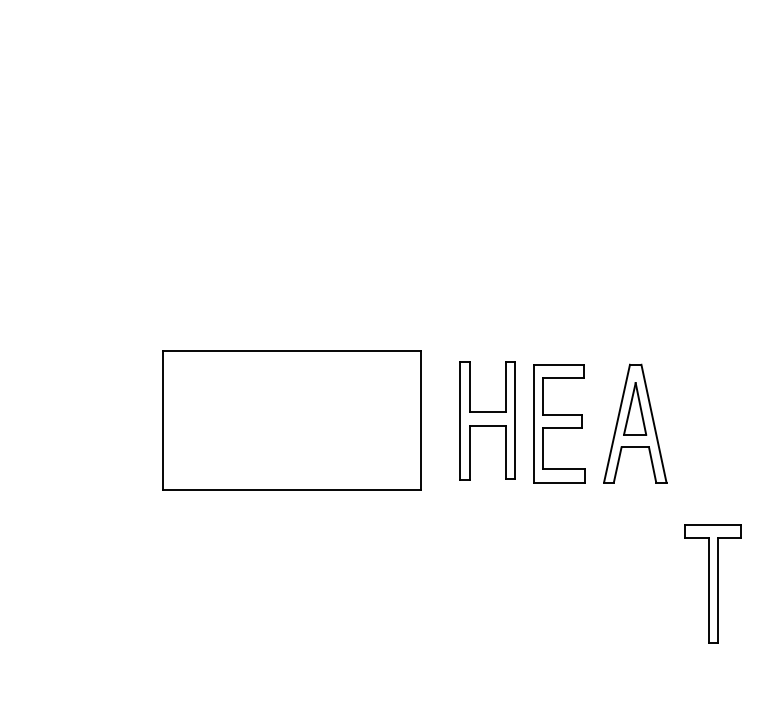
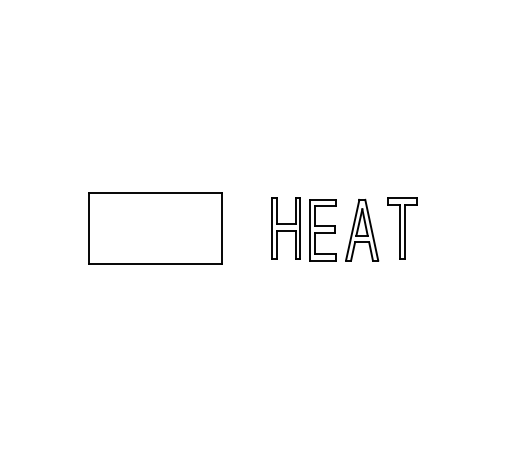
part: (292, 420) -> (155, 228), moved
part: (713, 583) -> (402, 228), moved

